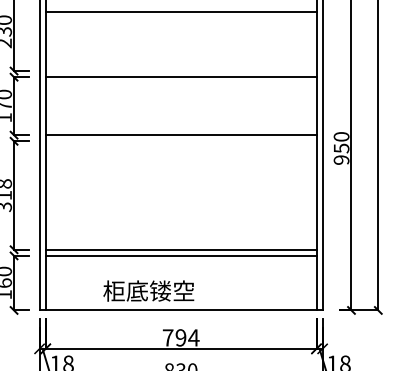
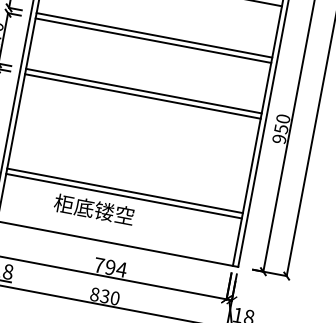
line: (180, 71) -> (153, 35), added
line: (180, 141) -> (142, 96), added
text: (148, 290) -> (94, 209), moved

